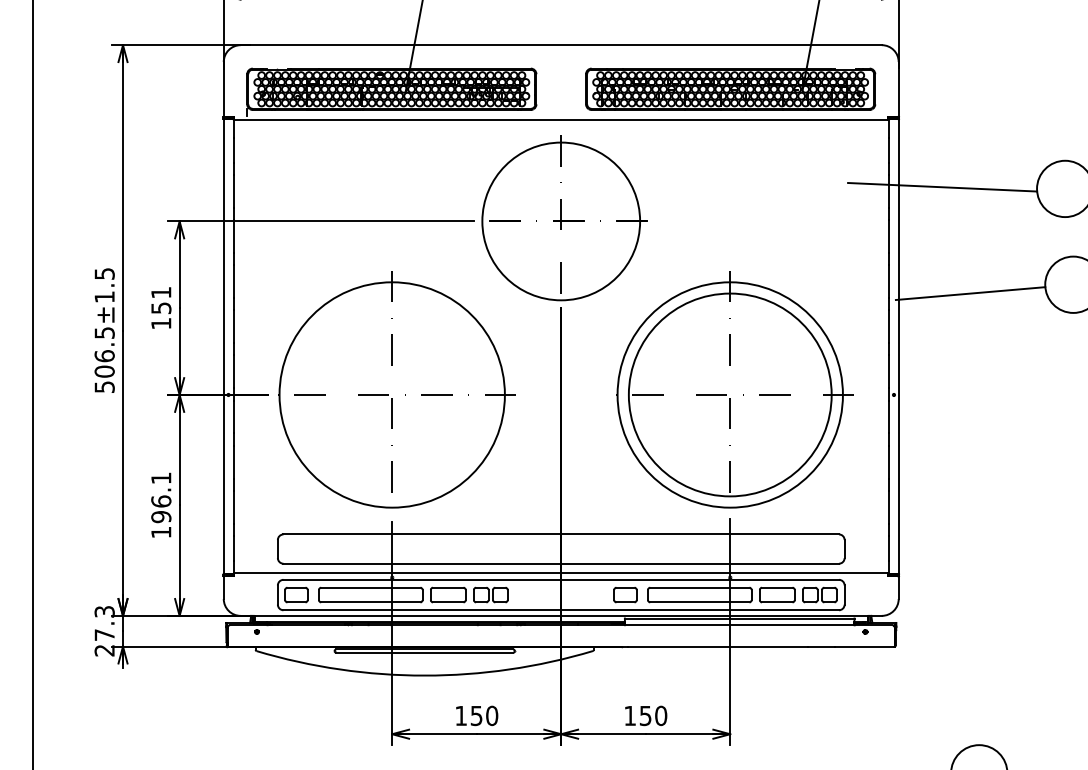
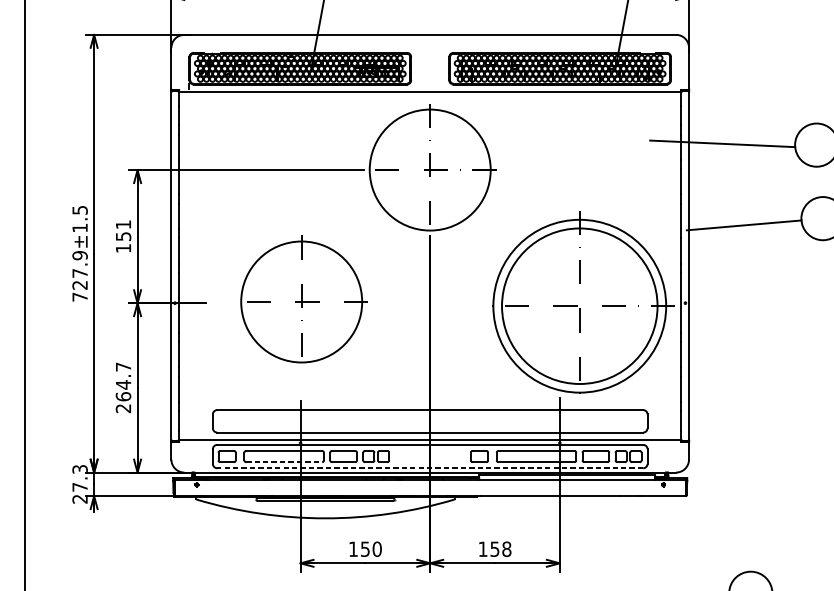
text: (104, 359) -> (79, 275), 506.5±1.5 -> 727.9±1.5
part: (396, 389) -> (303, 298), size x0.7
part: (734, 389) -> (583, 302), moved
text: (161, 505) -> (123, 387), 196.1 -> 264.7
line: (370, 602) -> (283, 462), solid -> dashed
line: (561, 610) -> (430, 468), solid -> dashed
text: (661, 715) -> (507, 548), 150 -> 158

